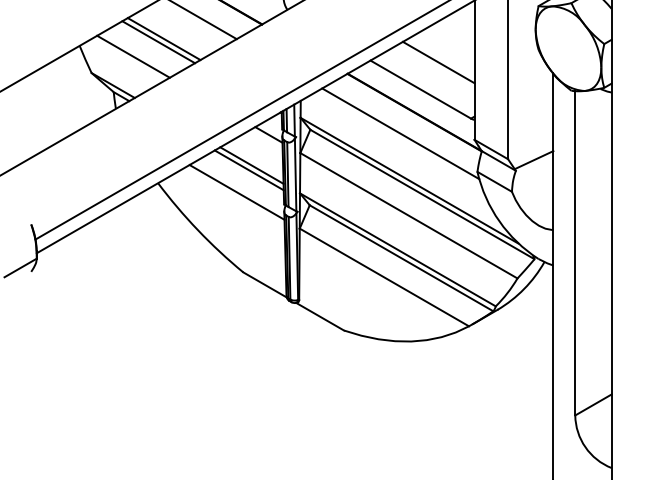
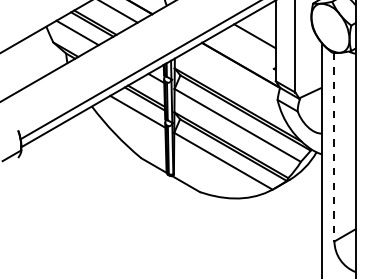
line: (420, 88) -> (244, 51), removed
line: (399, 133) -> (232, 77), removed
line: (575, 253) -> (334, 147), solid -> dashed

